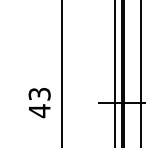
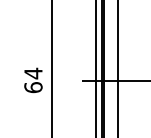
text: (39, 102) -> (33, 80), 43 -> 64

